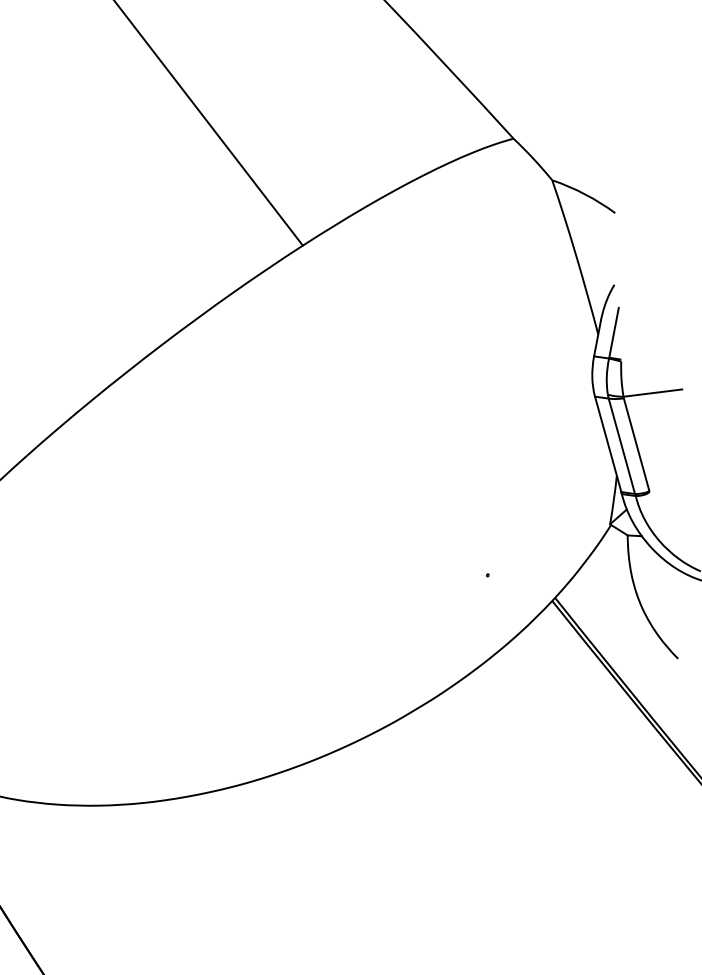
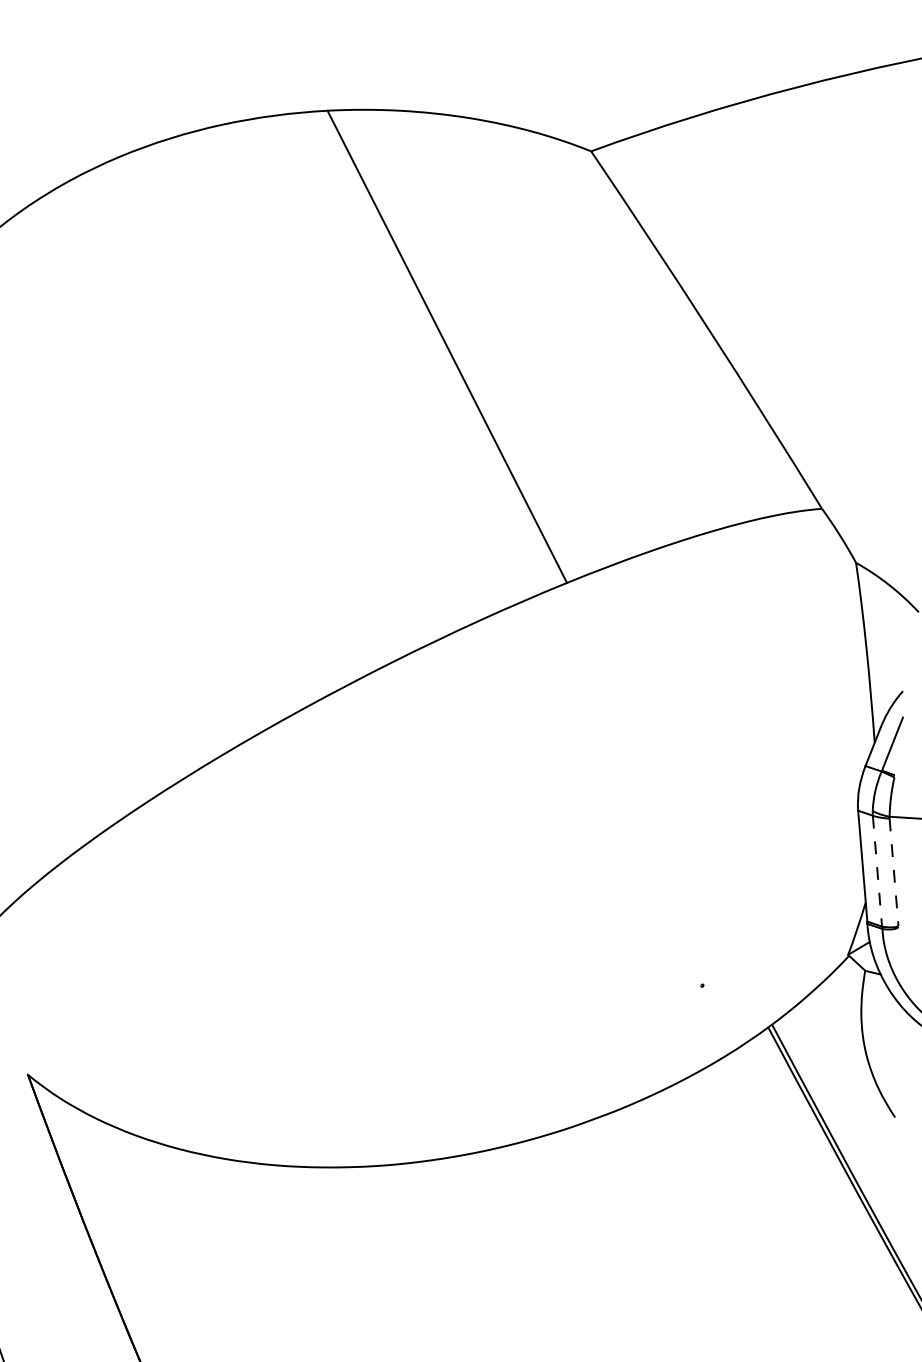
line: (636, 444) -> (894, 872), solid -> dashed
line: (621, 446) -> (877, 871), solid -> dashed

